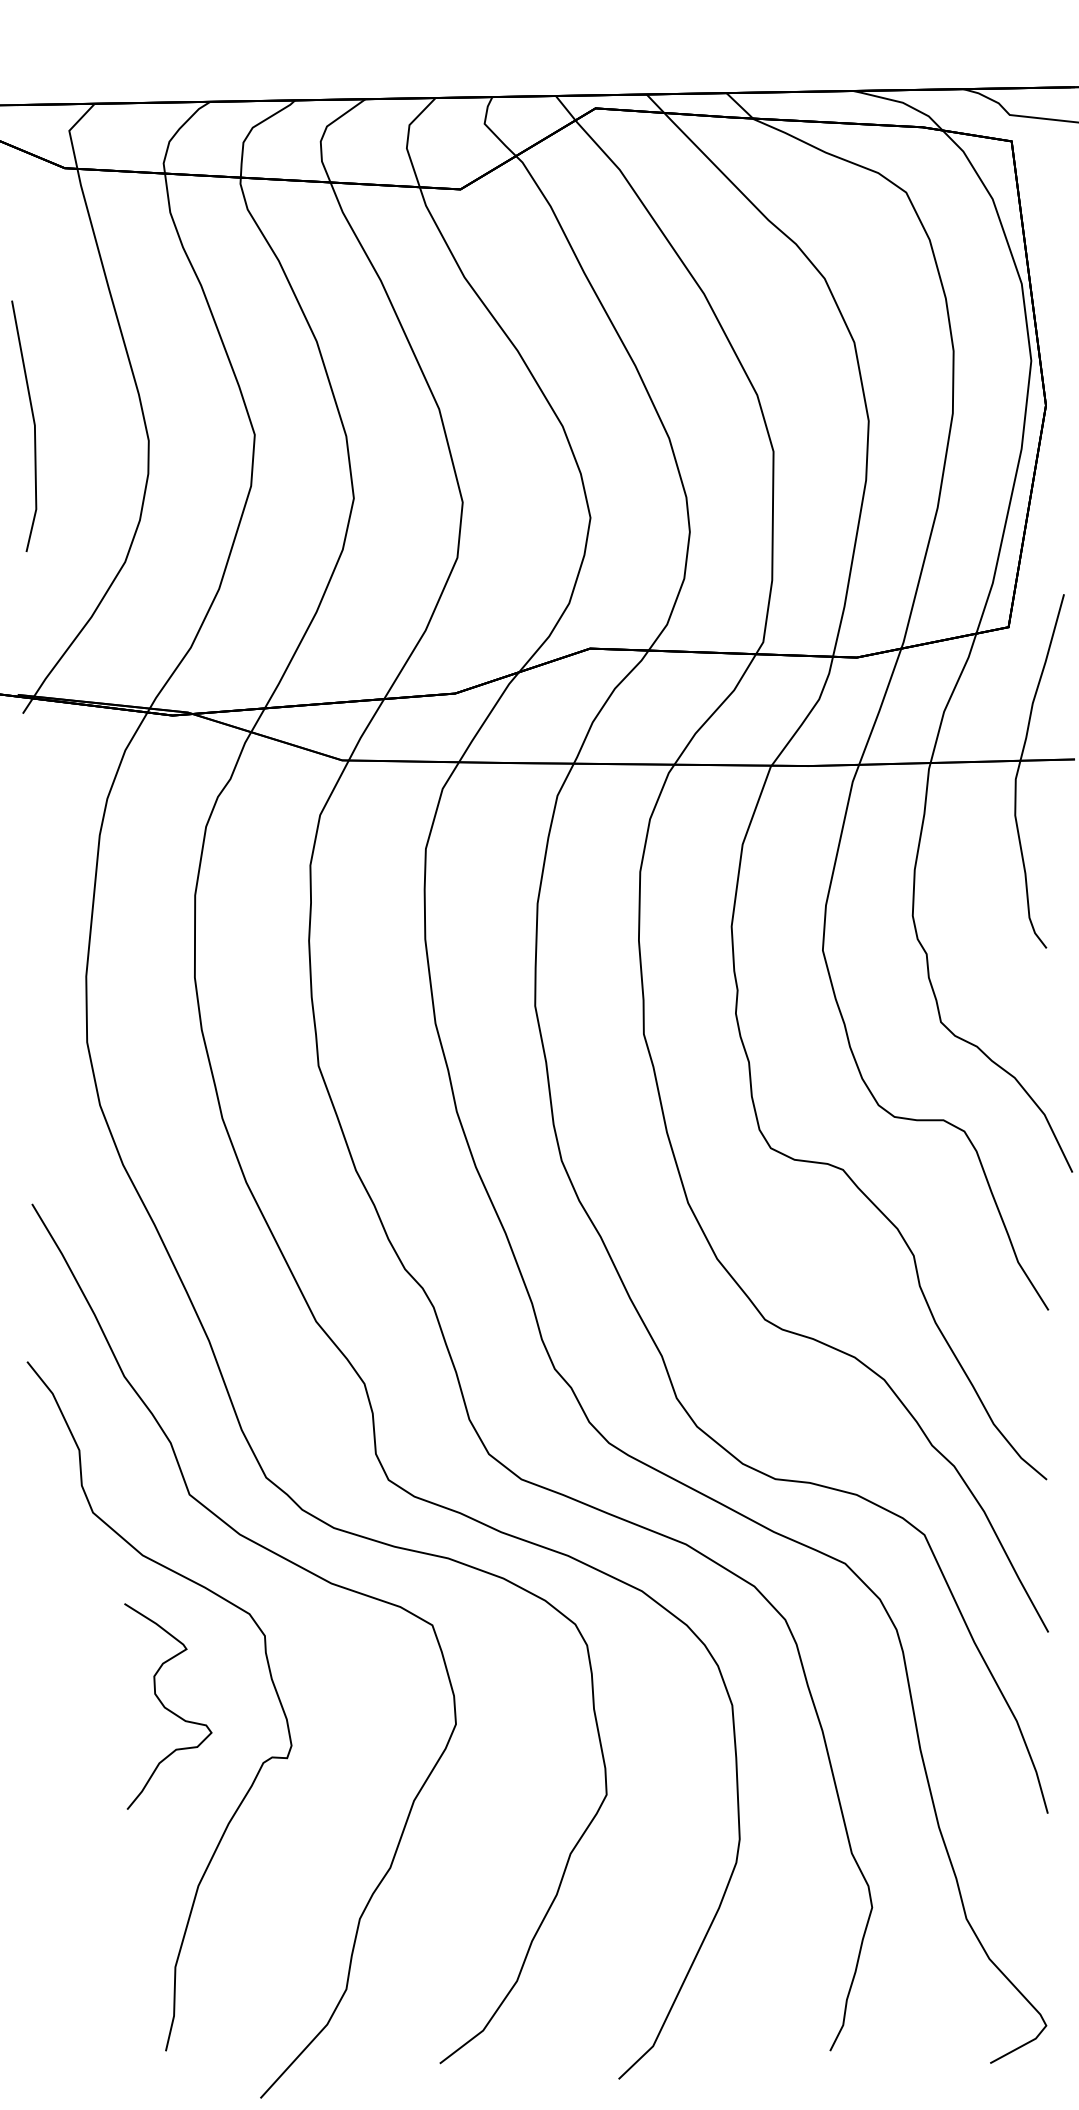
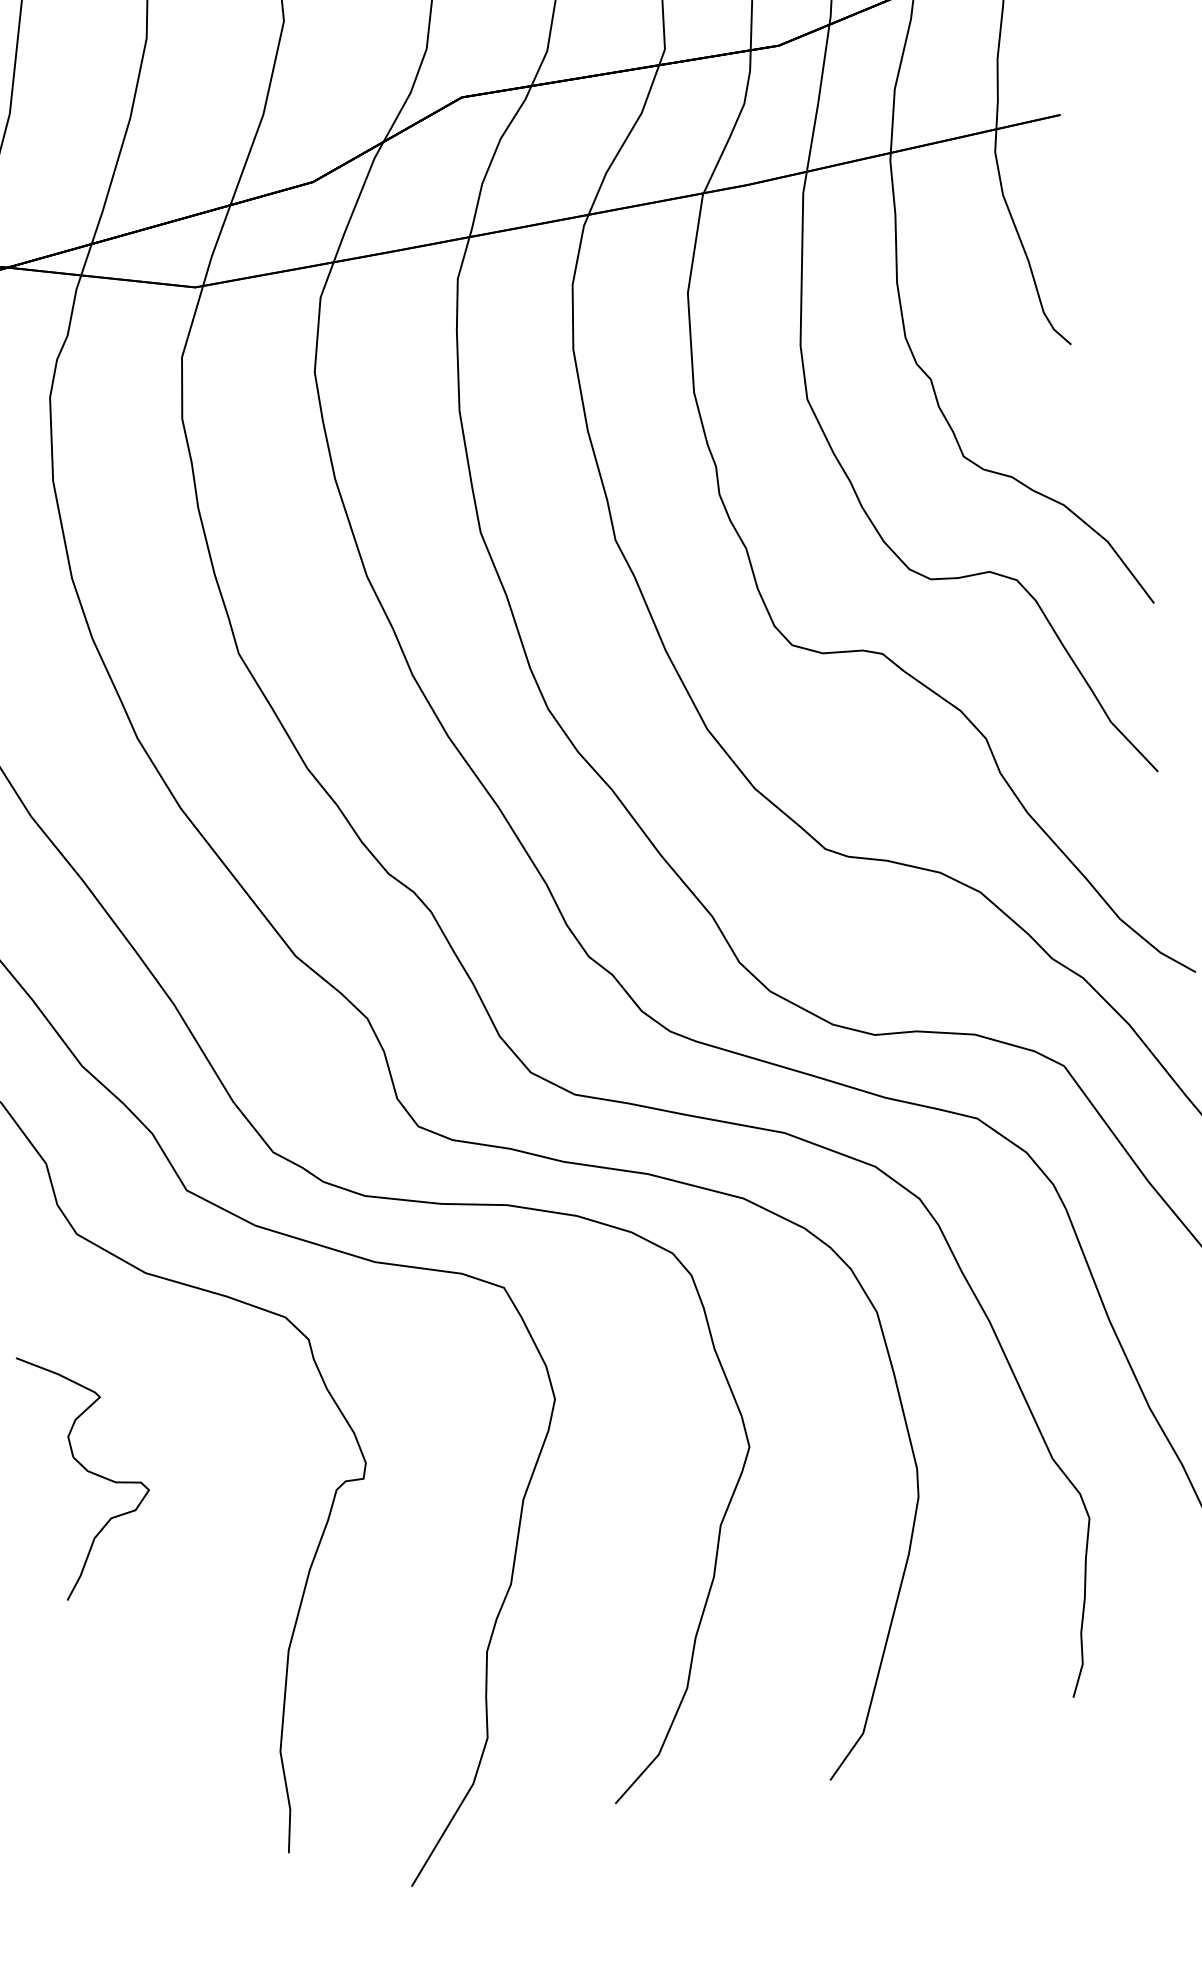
part: (168, 1706) -> (92, 1469), moved

